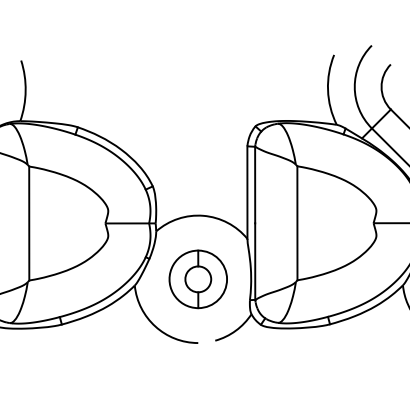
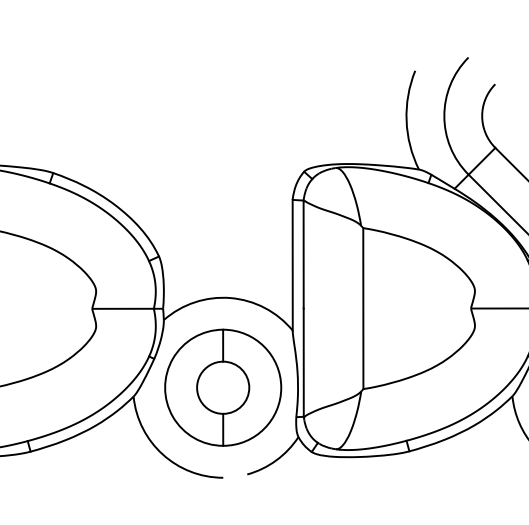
part: (198, 279) -> (223, 388), size x1.43

